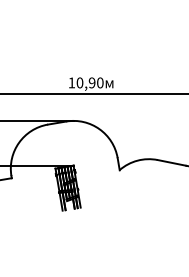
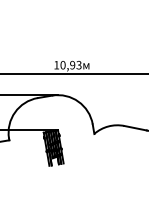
text: (100, 82) -> (79, 64), 10,90 -> 10,93

